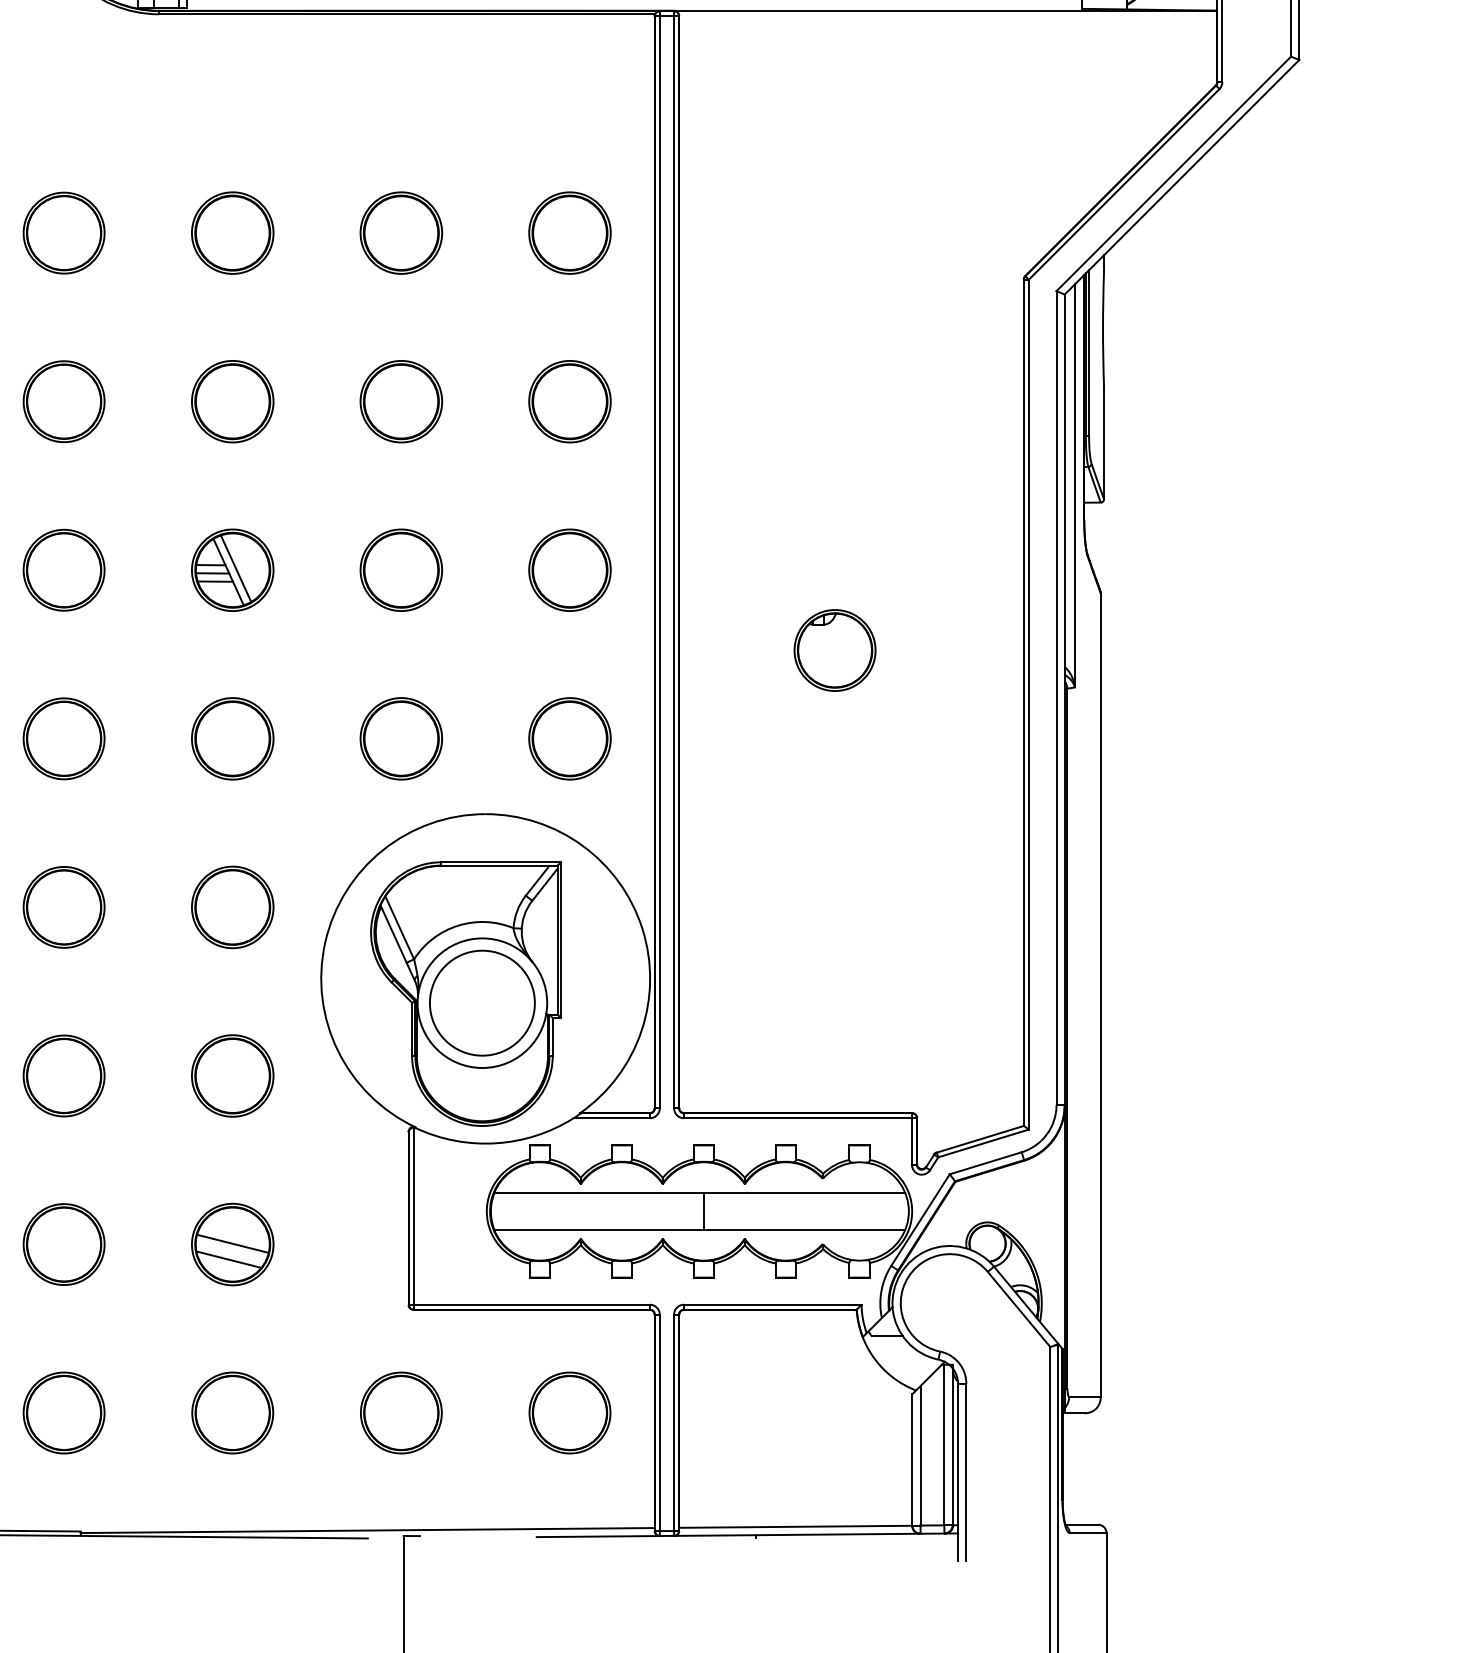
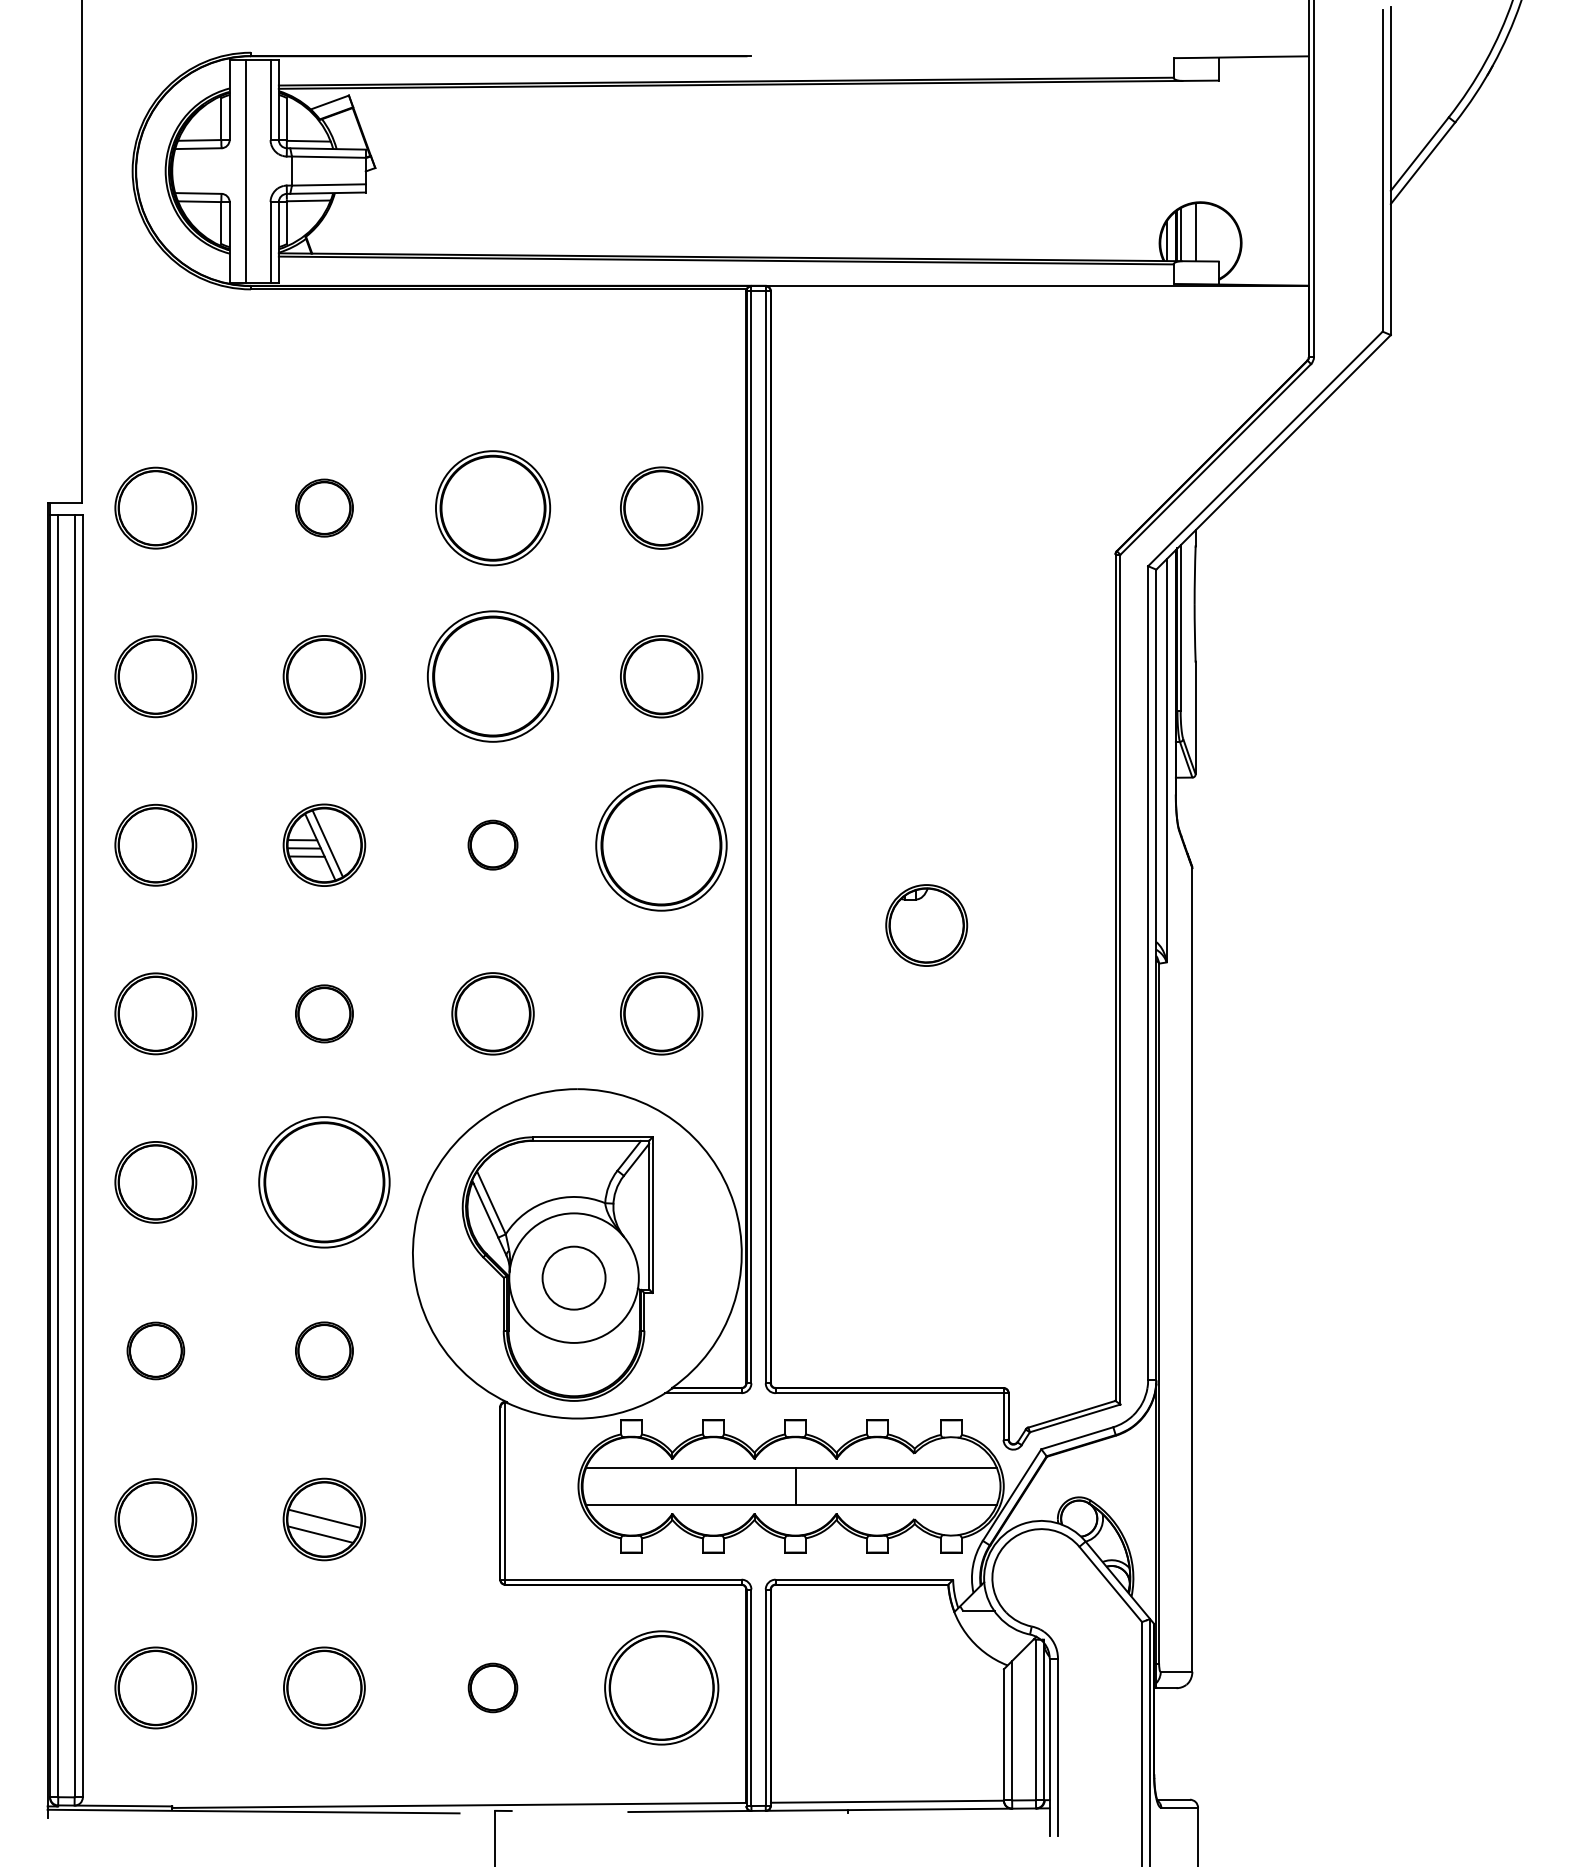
part: (232, 232) -> (324, 507), size x0.7
part: (400, 232) -> (492, 507), size x1.4
part: (400, 401) -> (492, 676), size x1.6
part: (400, 569) -> (492, 844), size x0.6
part: (569, 569) -> (661, 844), size x1.6
part: (232, 738) -> (324, 1013), size x0.7
part: (232, 907) -> (324, 1182), size x1.6
circle: (481, 1002) -> (573, 1277), size x0.6
part: (63, 1075) -> (155, 1350), size x0.7
part: (232, 1075) -> (324, 1350), size x0.7
part: (400, 1412) -> (492, 1687), size x0.6
part: (569, 1412) -> (661, 1687), size x1.4

